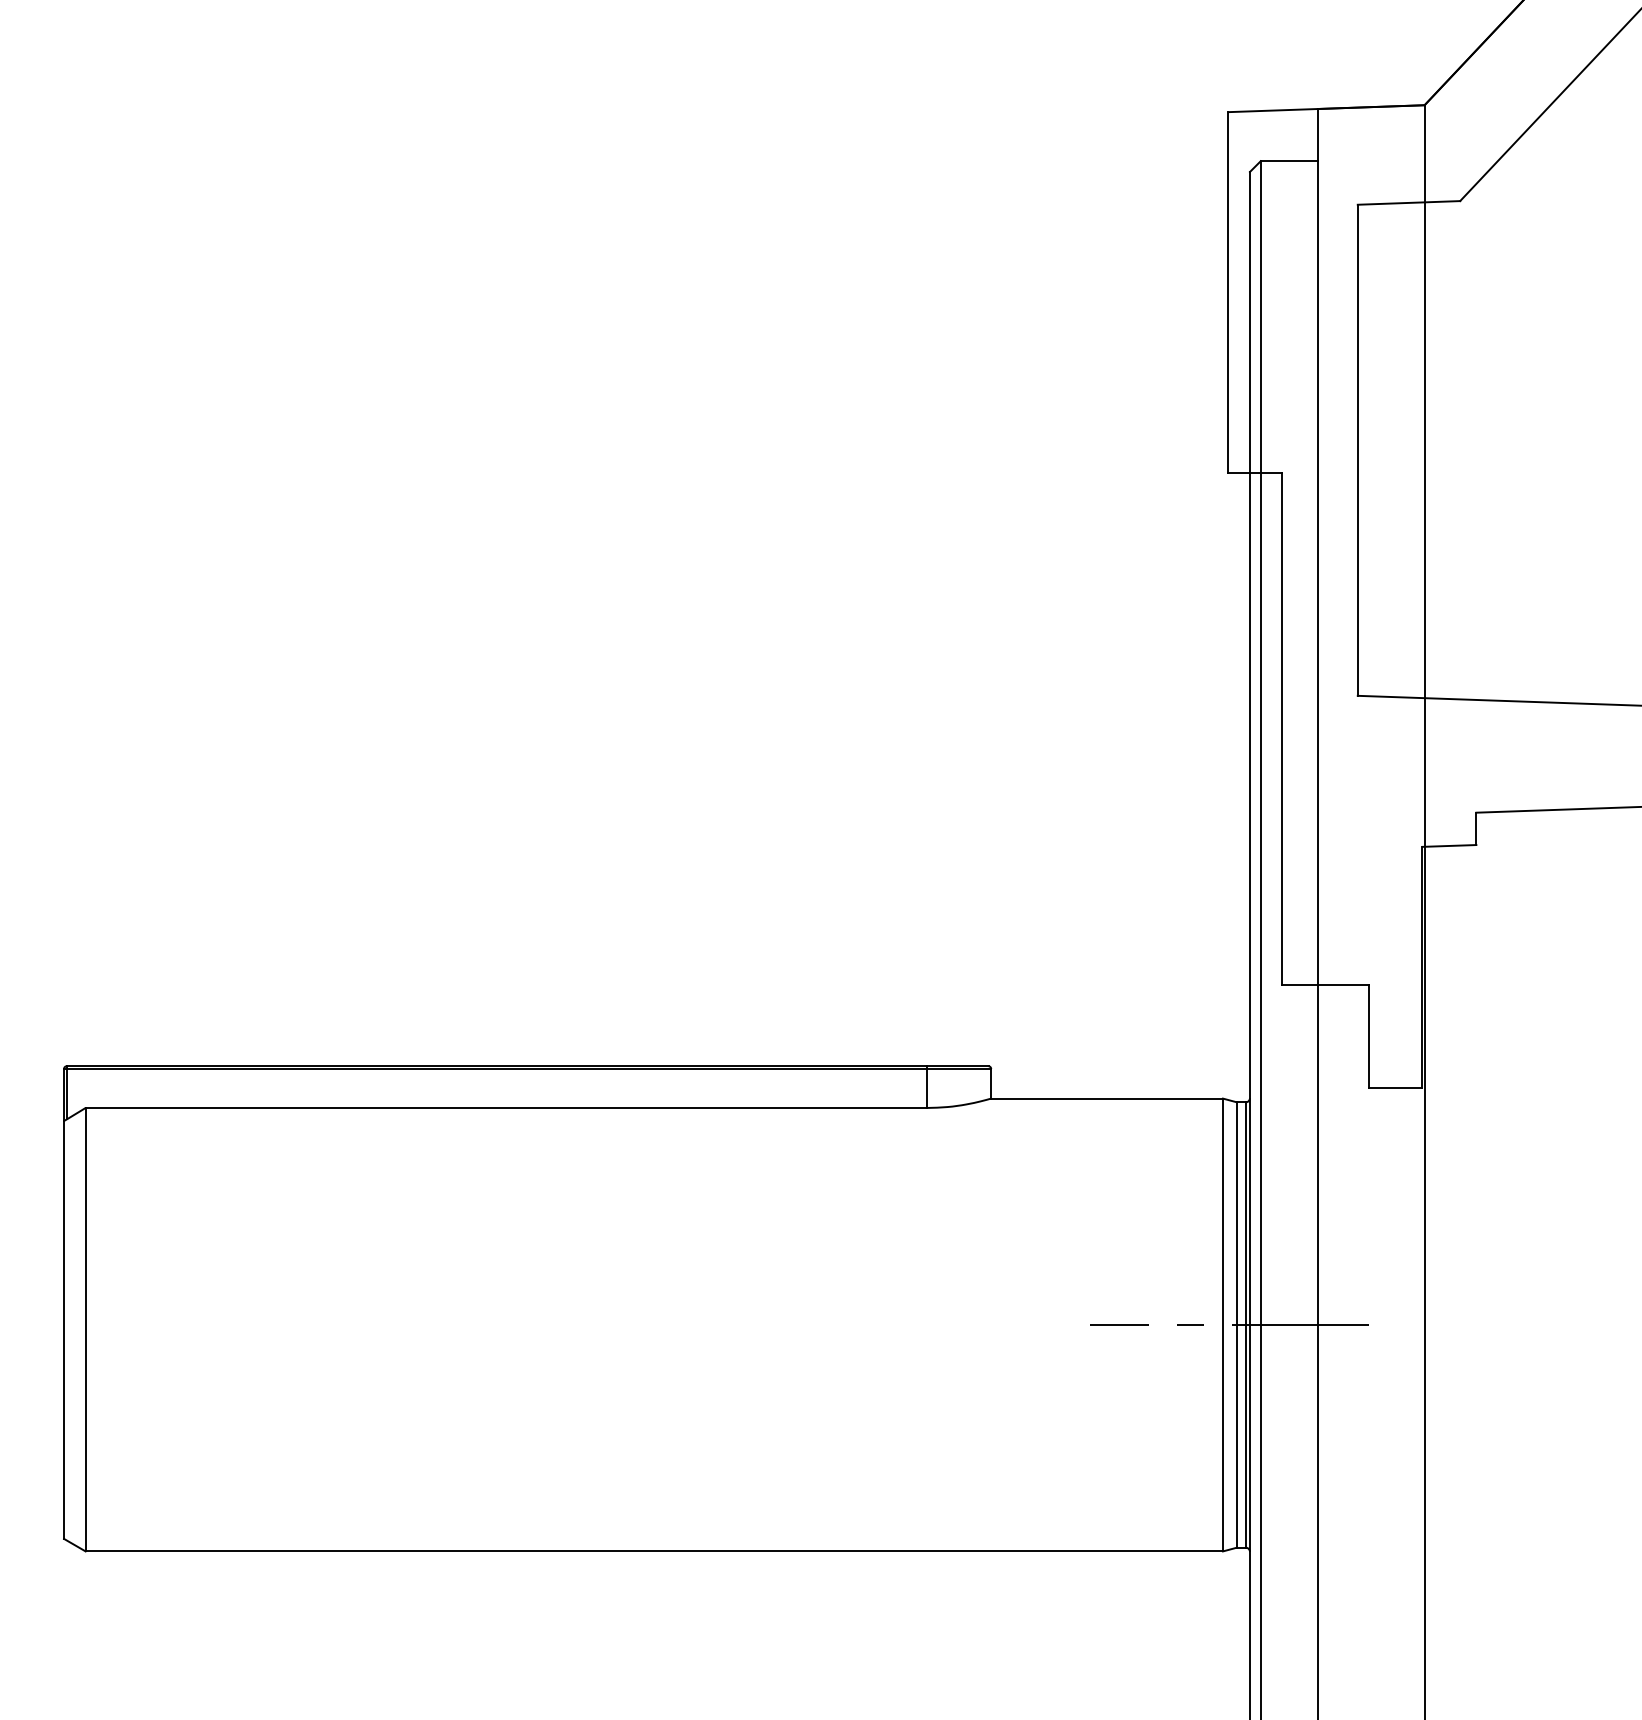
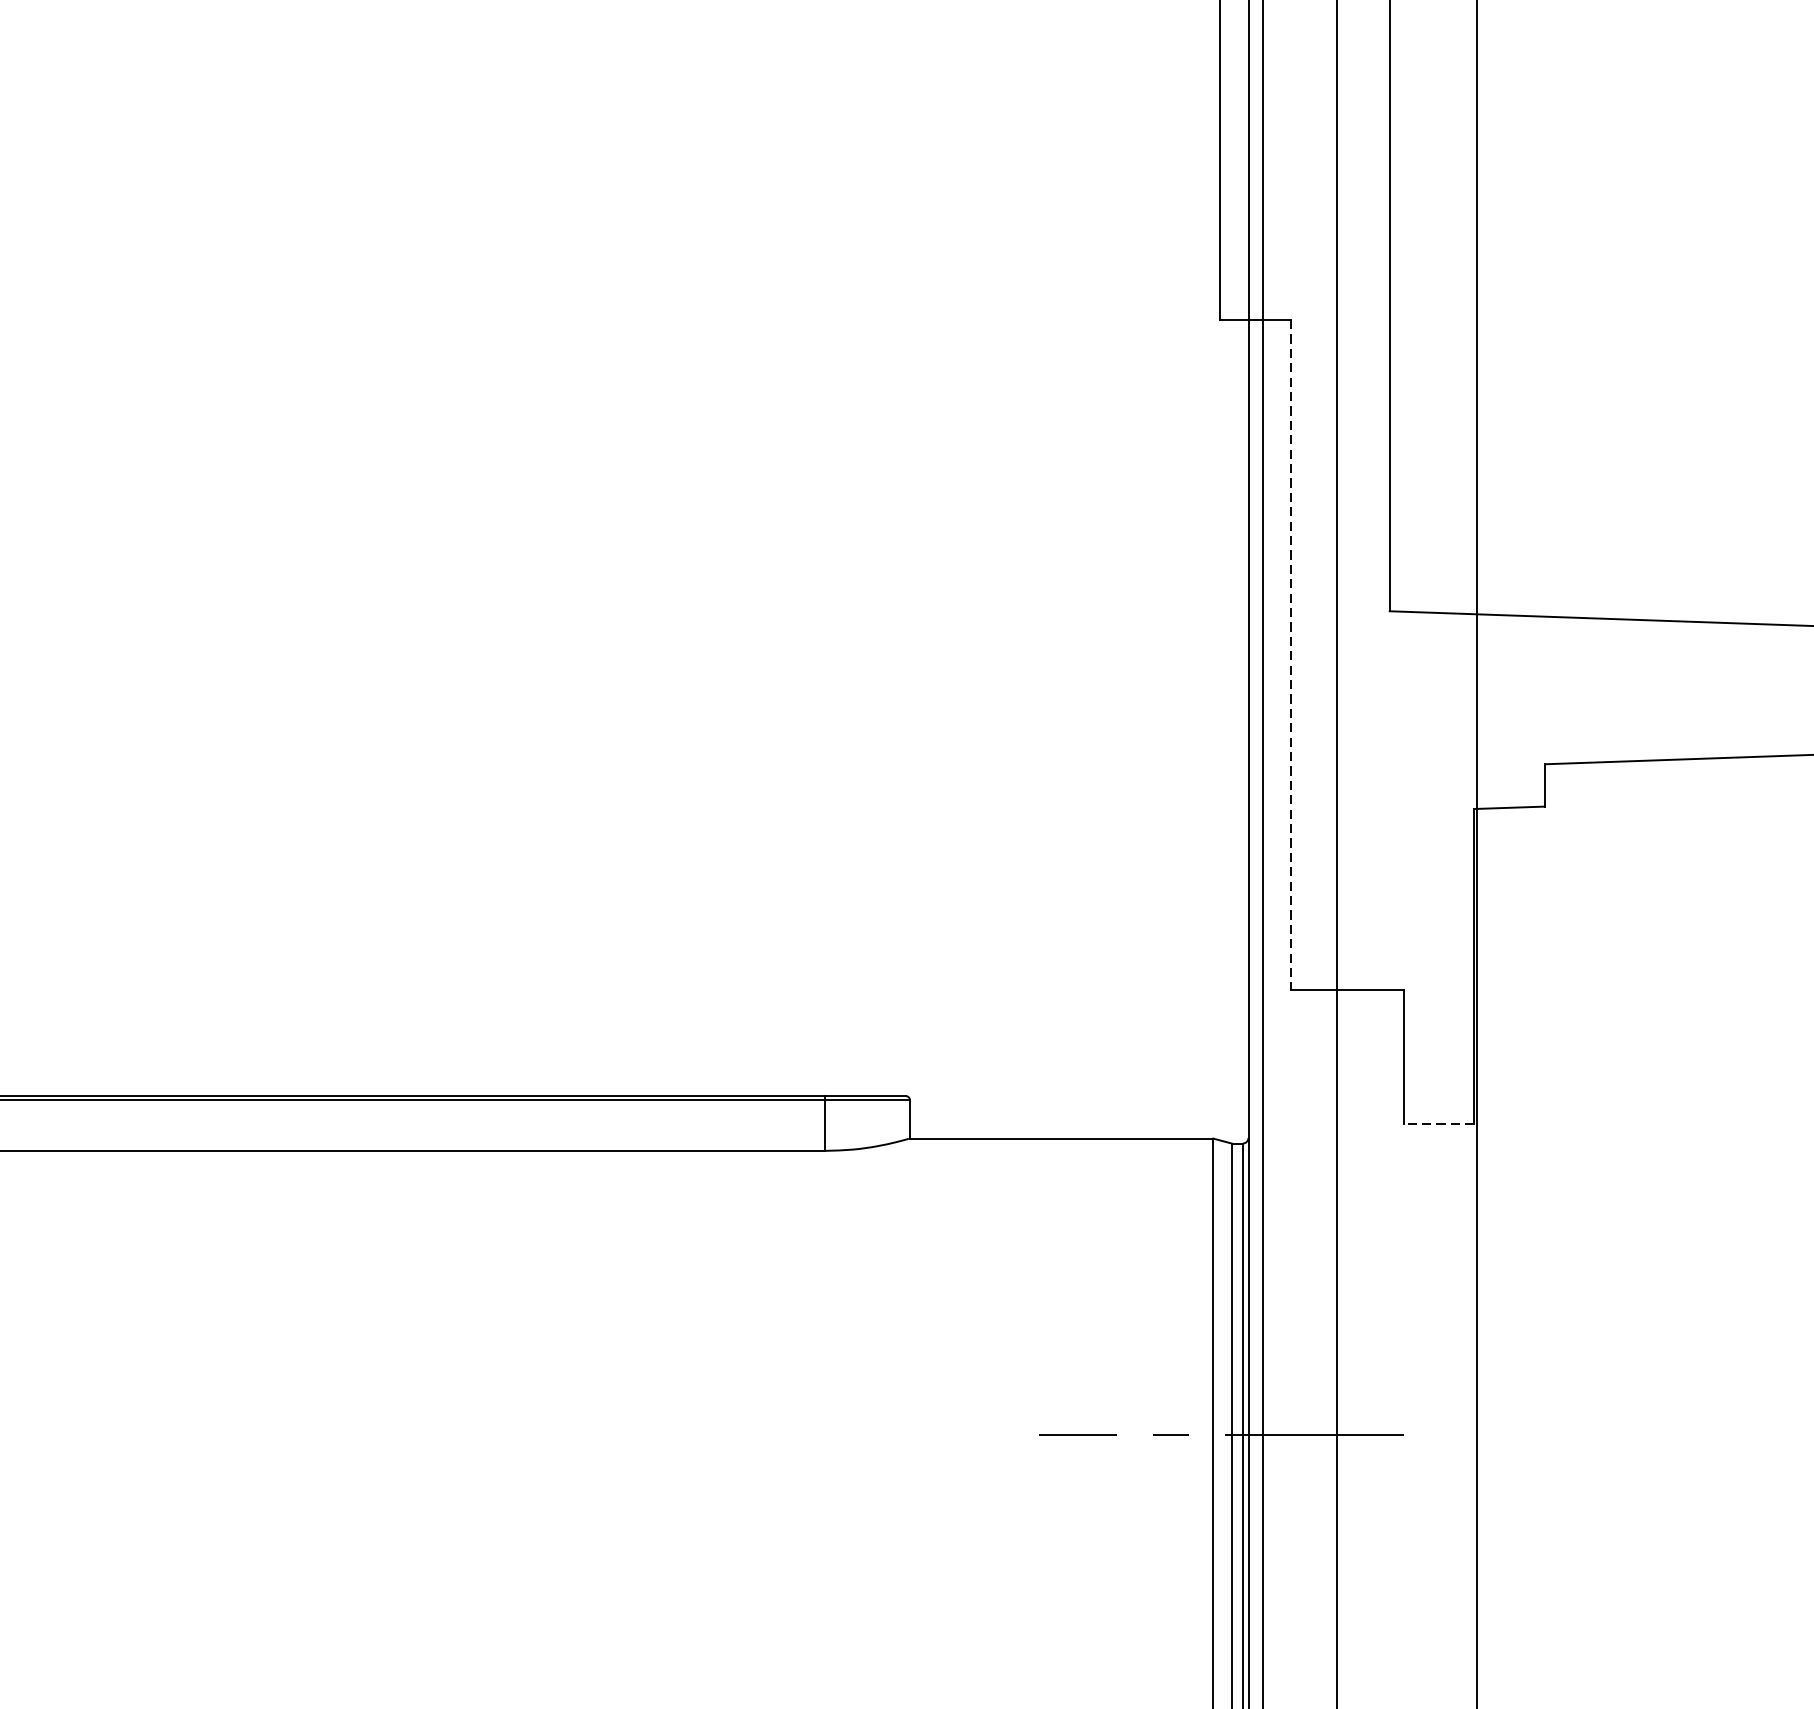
line: (1282, 729) -> (1291, 655), solid -> dashed
line: (1395, 1087) -> (1439, 1124), solid -> dashed

